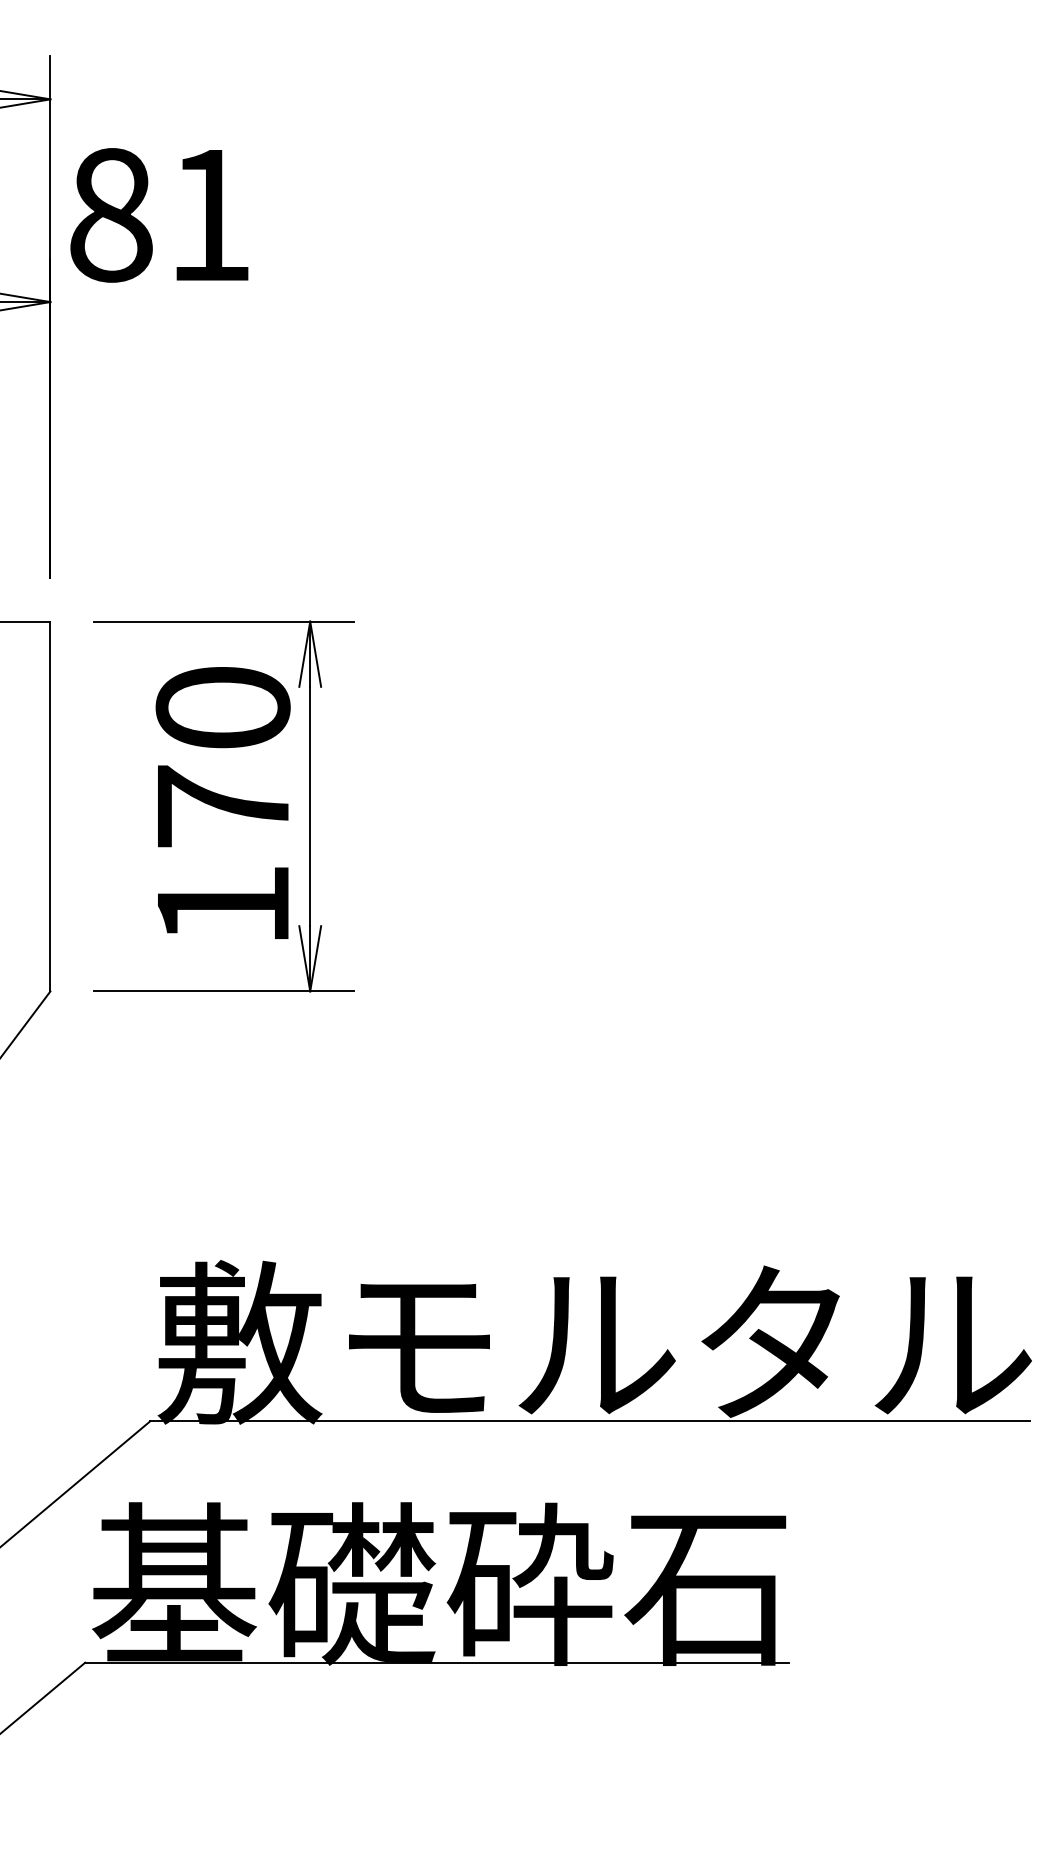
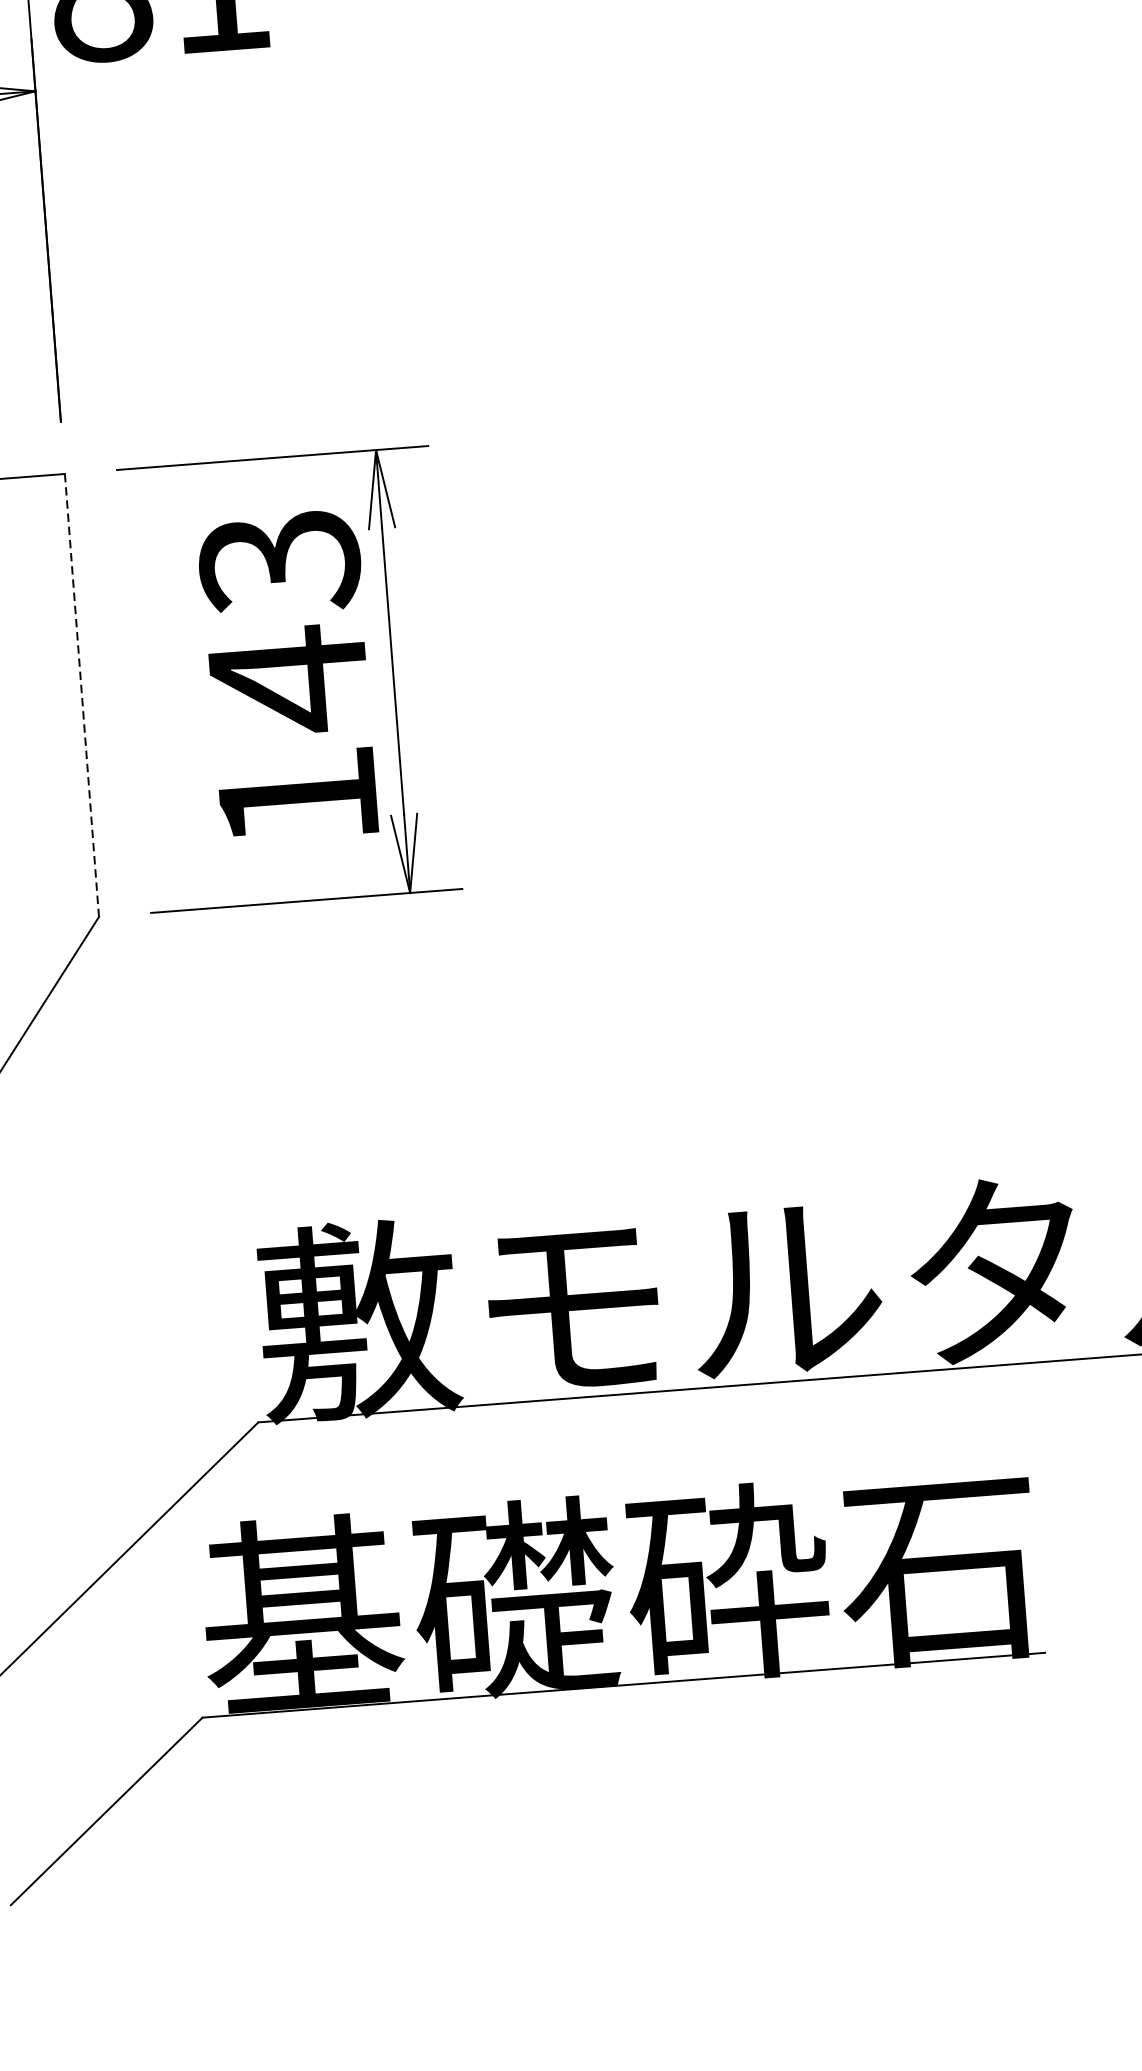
text: (222, 759) -> (283, 623), 170 -> 143
line: (50, 806) -> (82, 695), solid -> dashed

